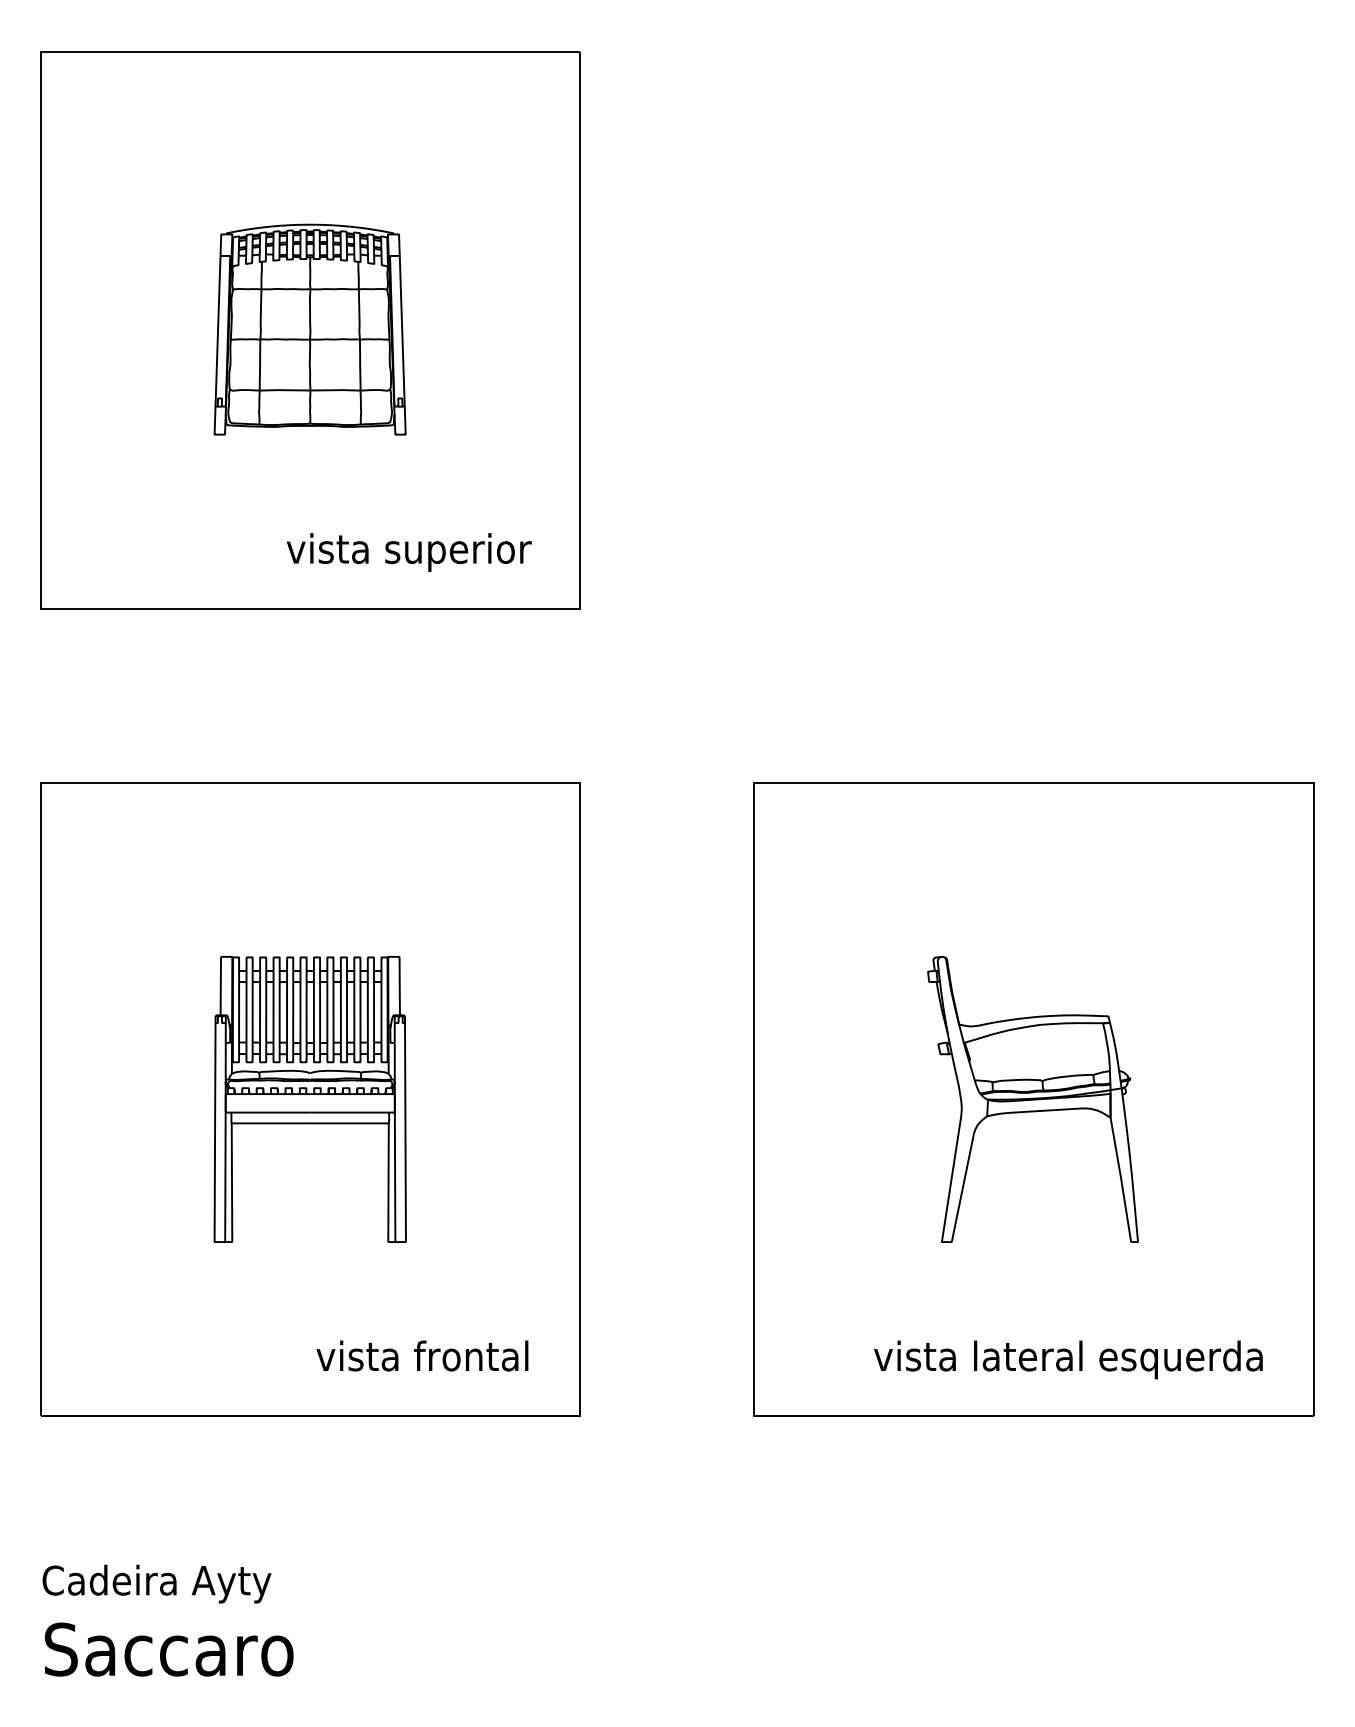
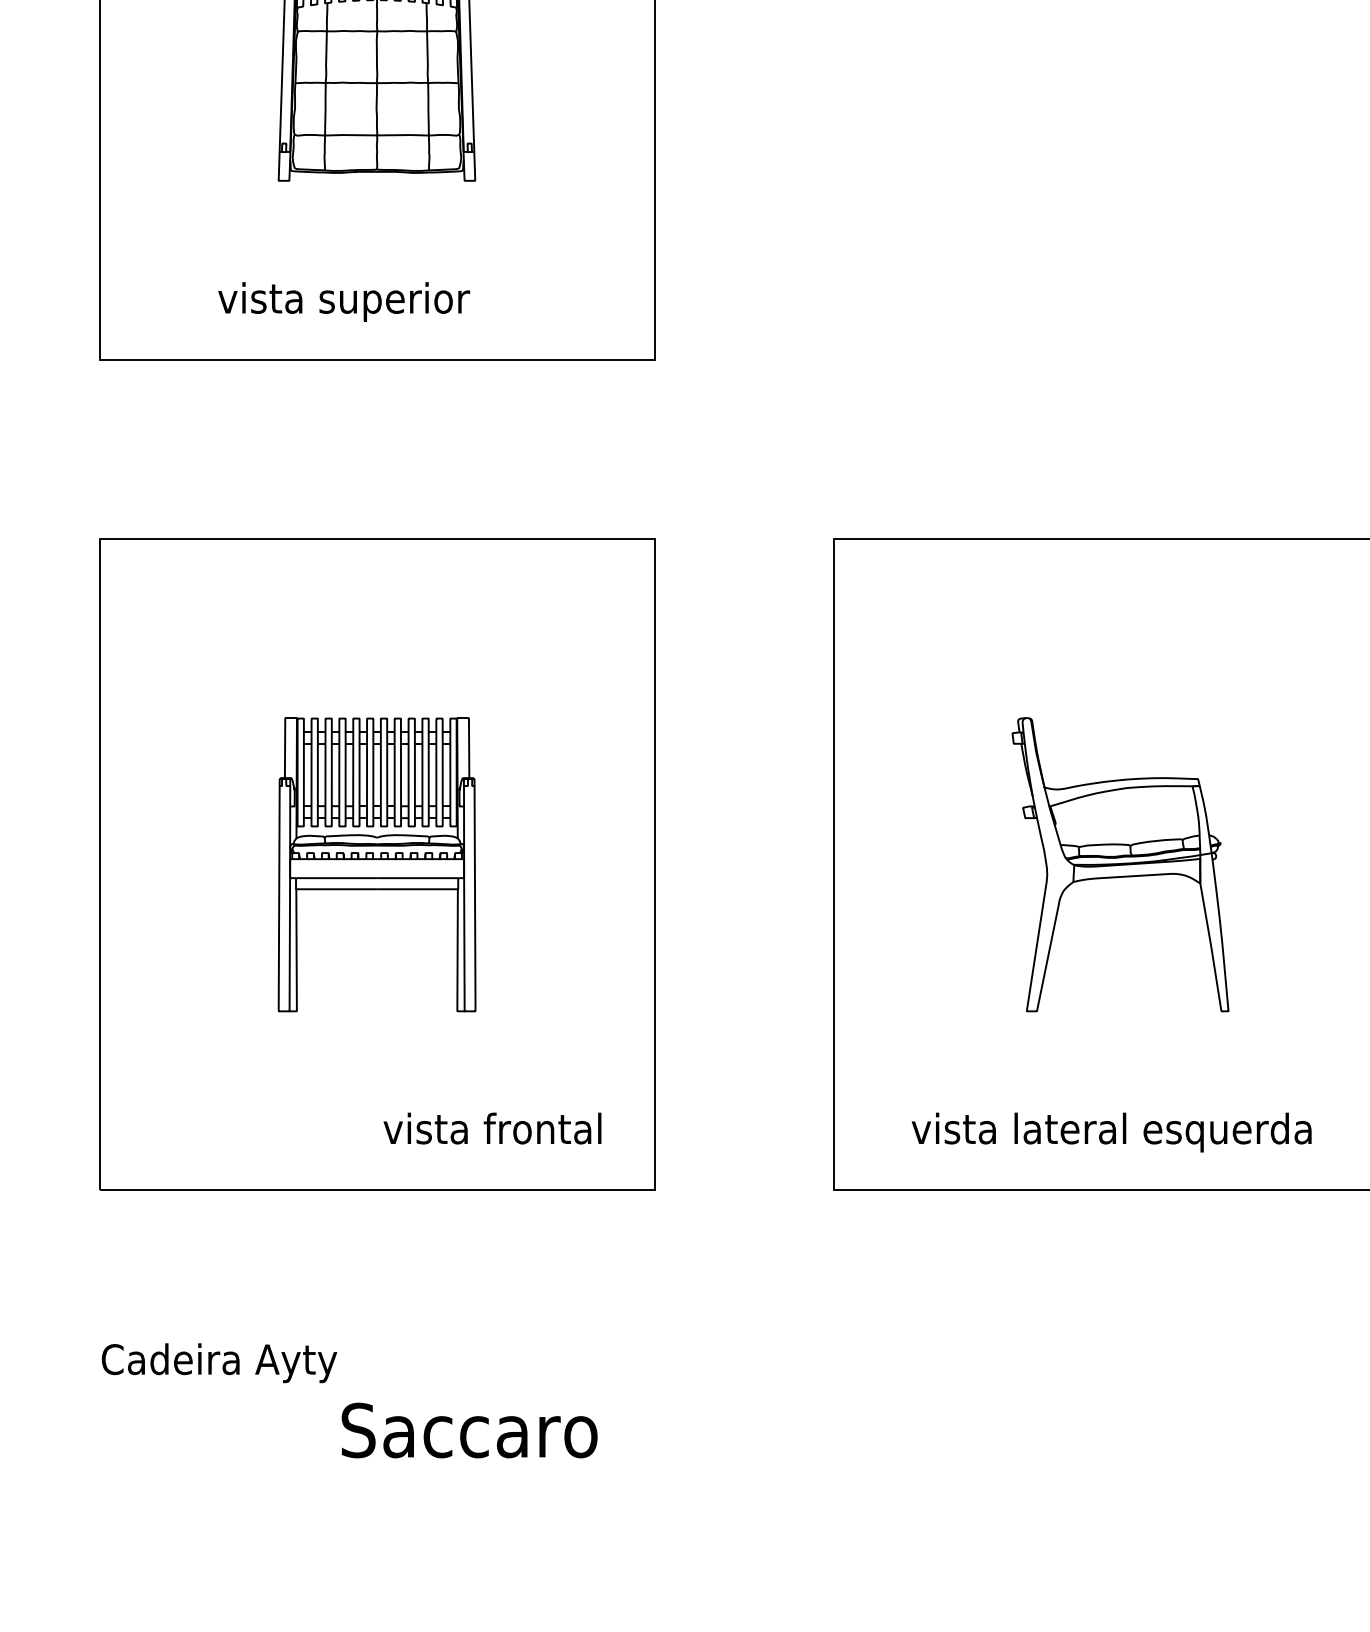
text: (409, 552) -> (344, 302), moved
text: (1068, 1359) -> (1111, 1132), moved
text: (168, 1649) -> (468, 1430), moved

